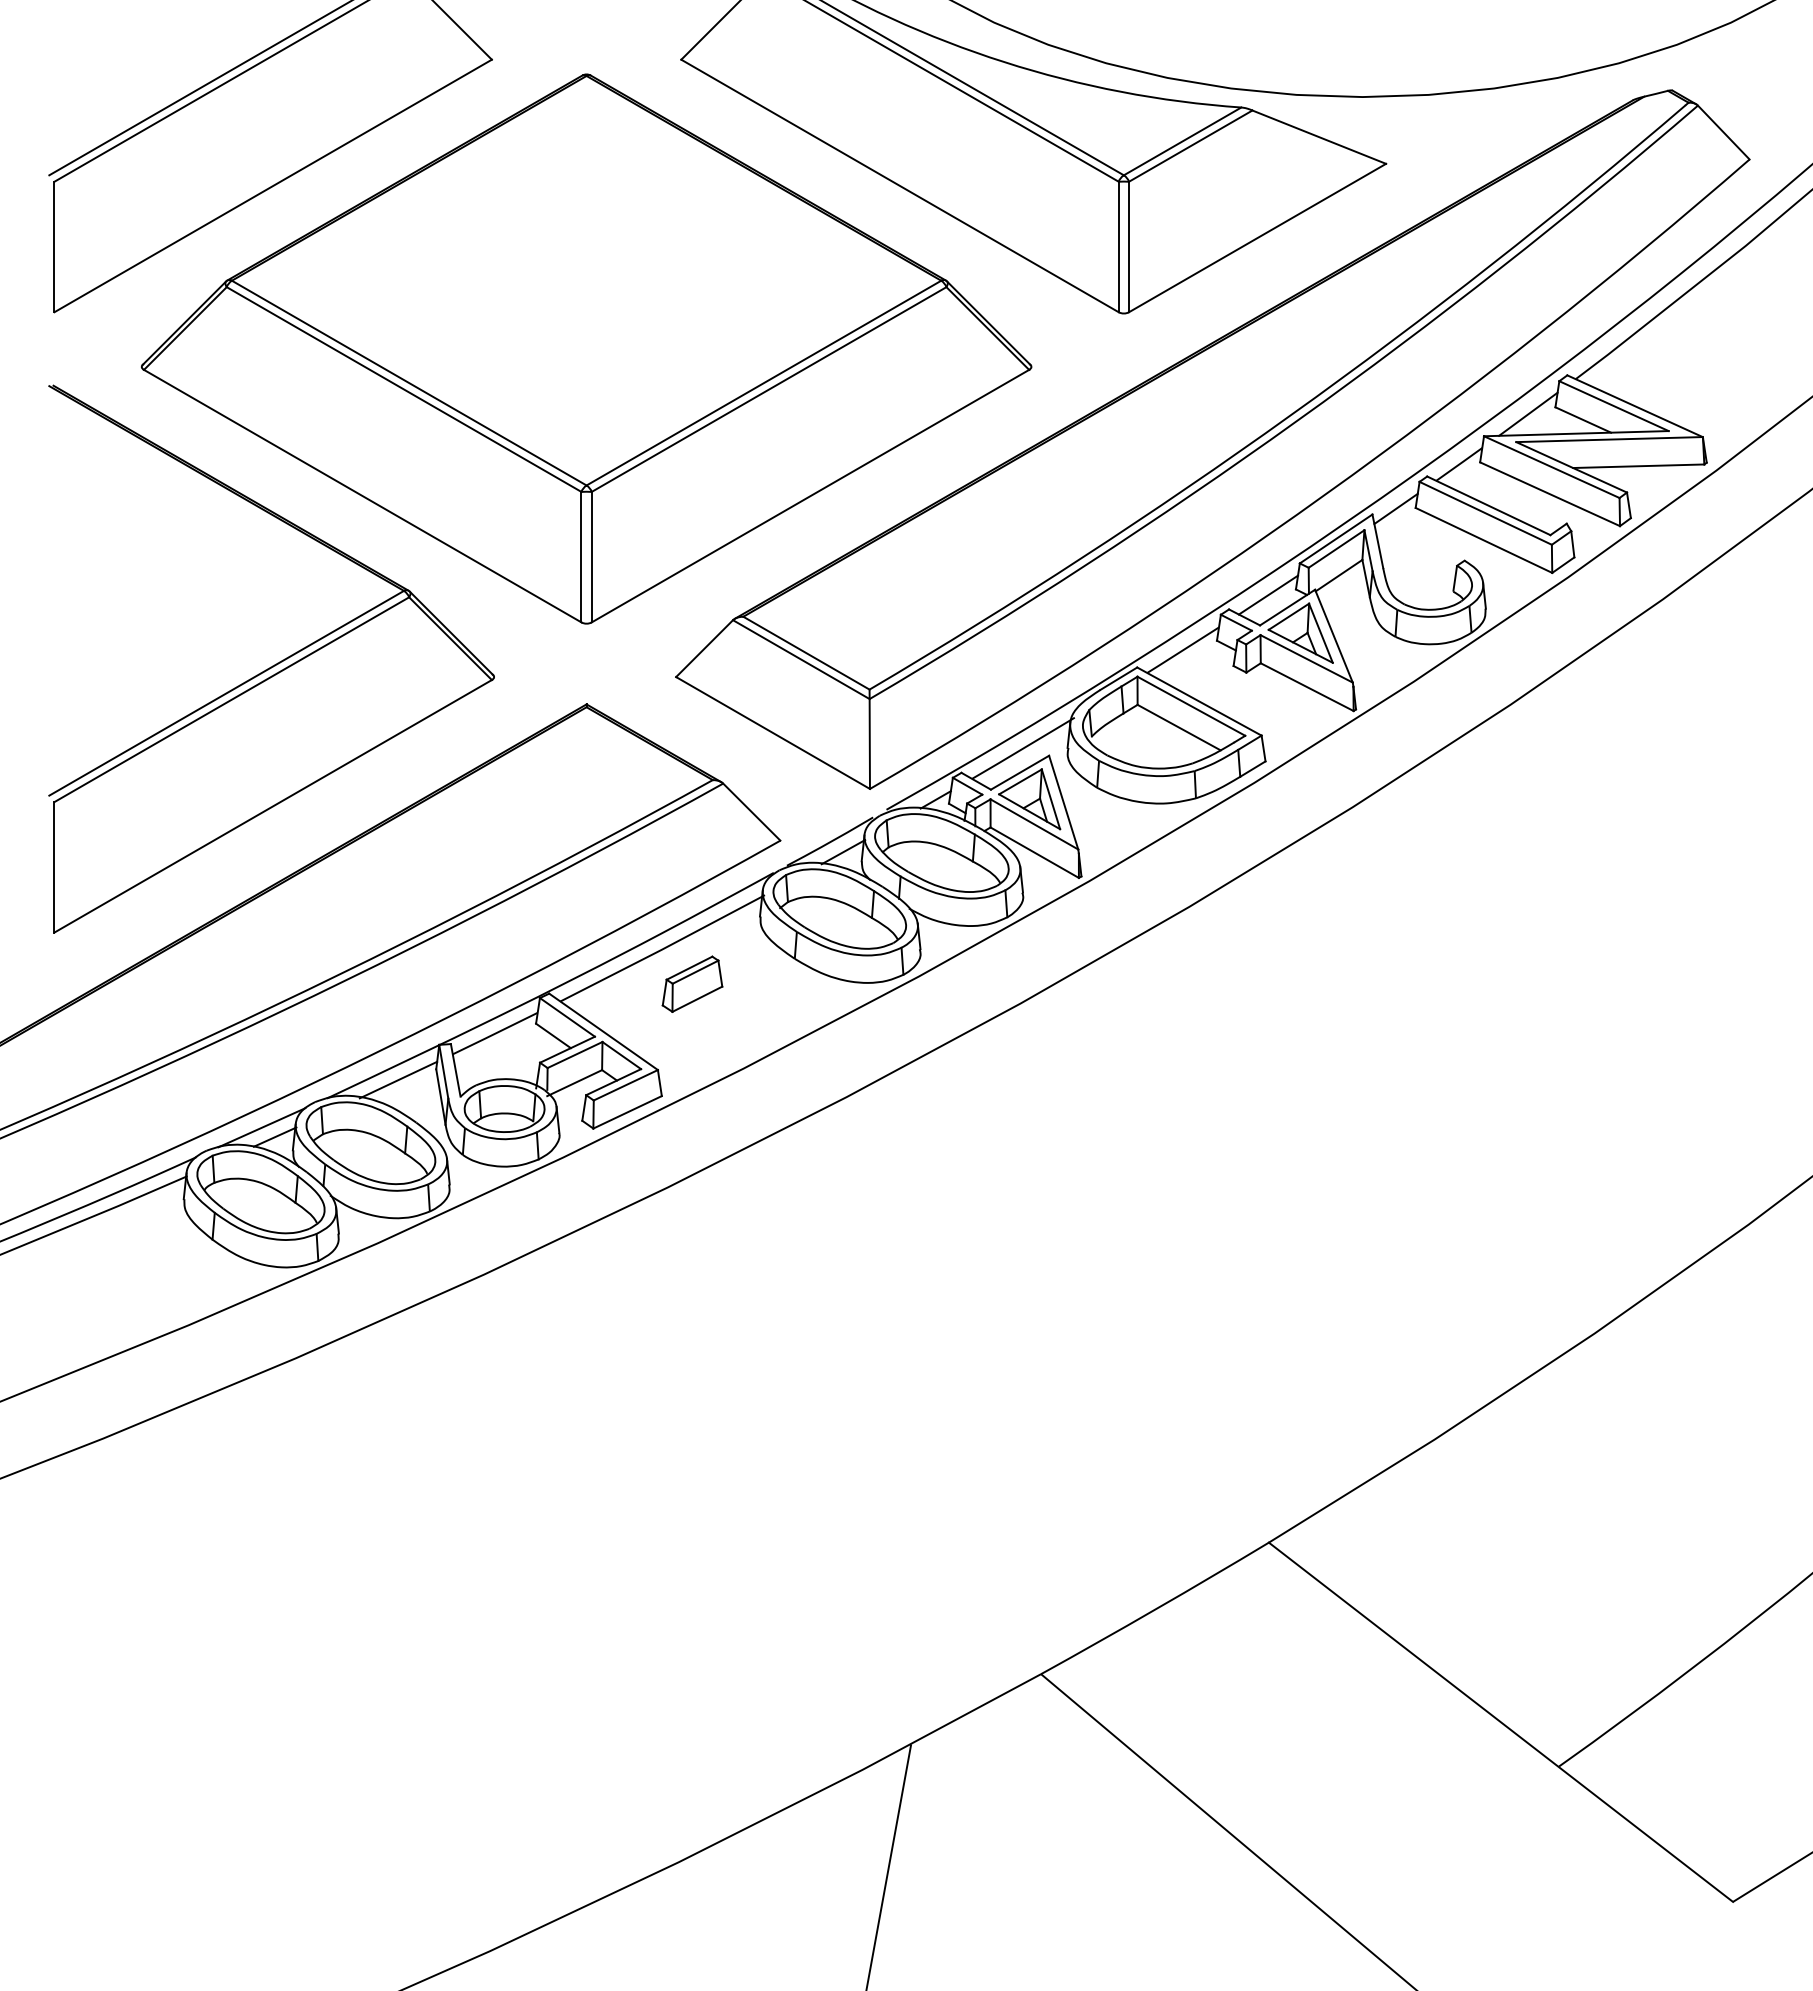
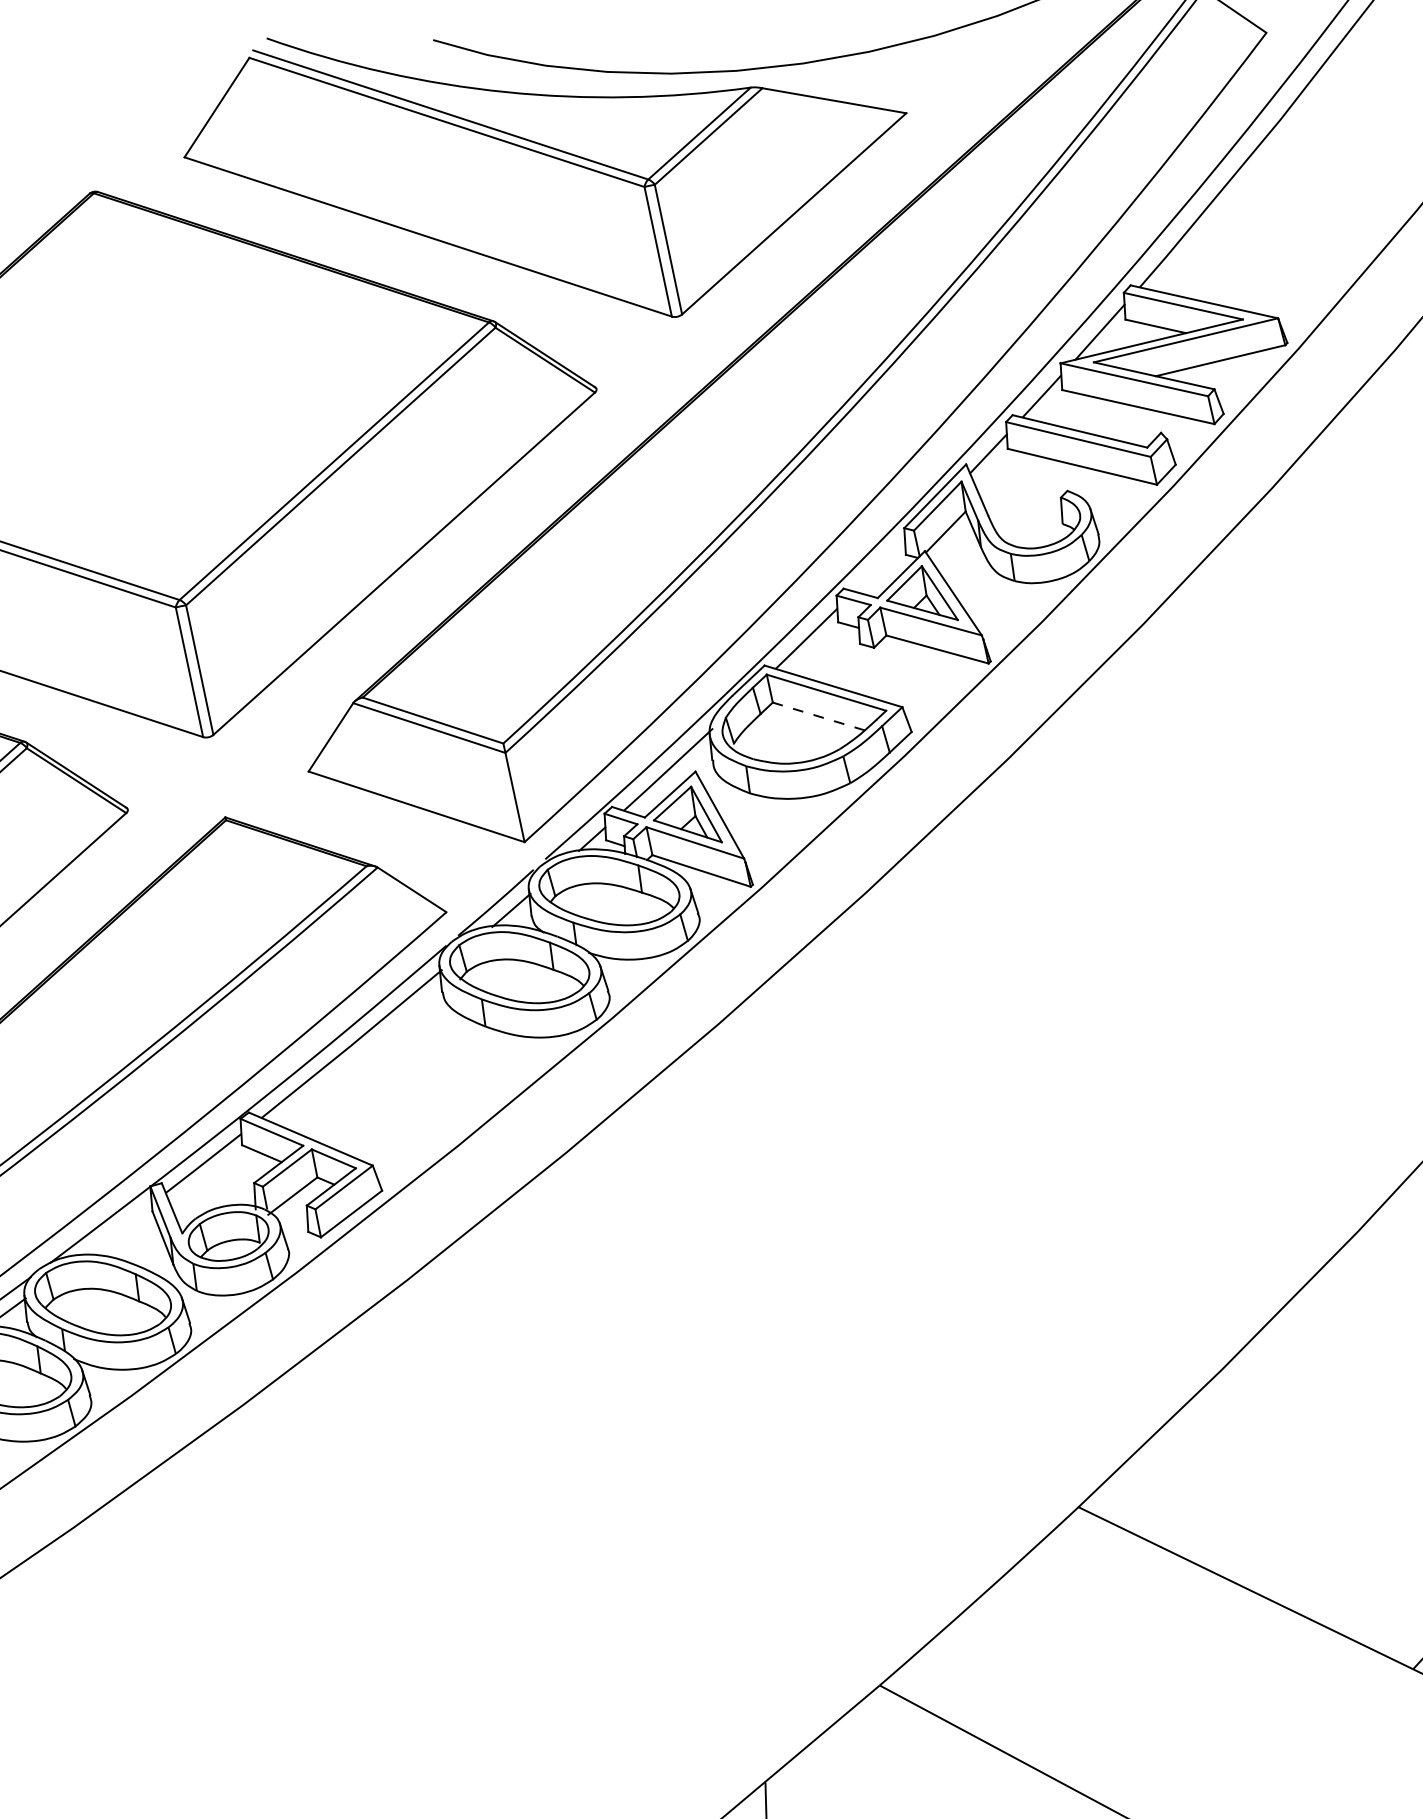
line: (1268, 594) -> (879, 565), removed
line: (1178, 727) -> (818, 716), solid -> dashed
part: (692, 983) -> (389, 1072), removed
line: (398, 1079) -> (117, 1229), removed

